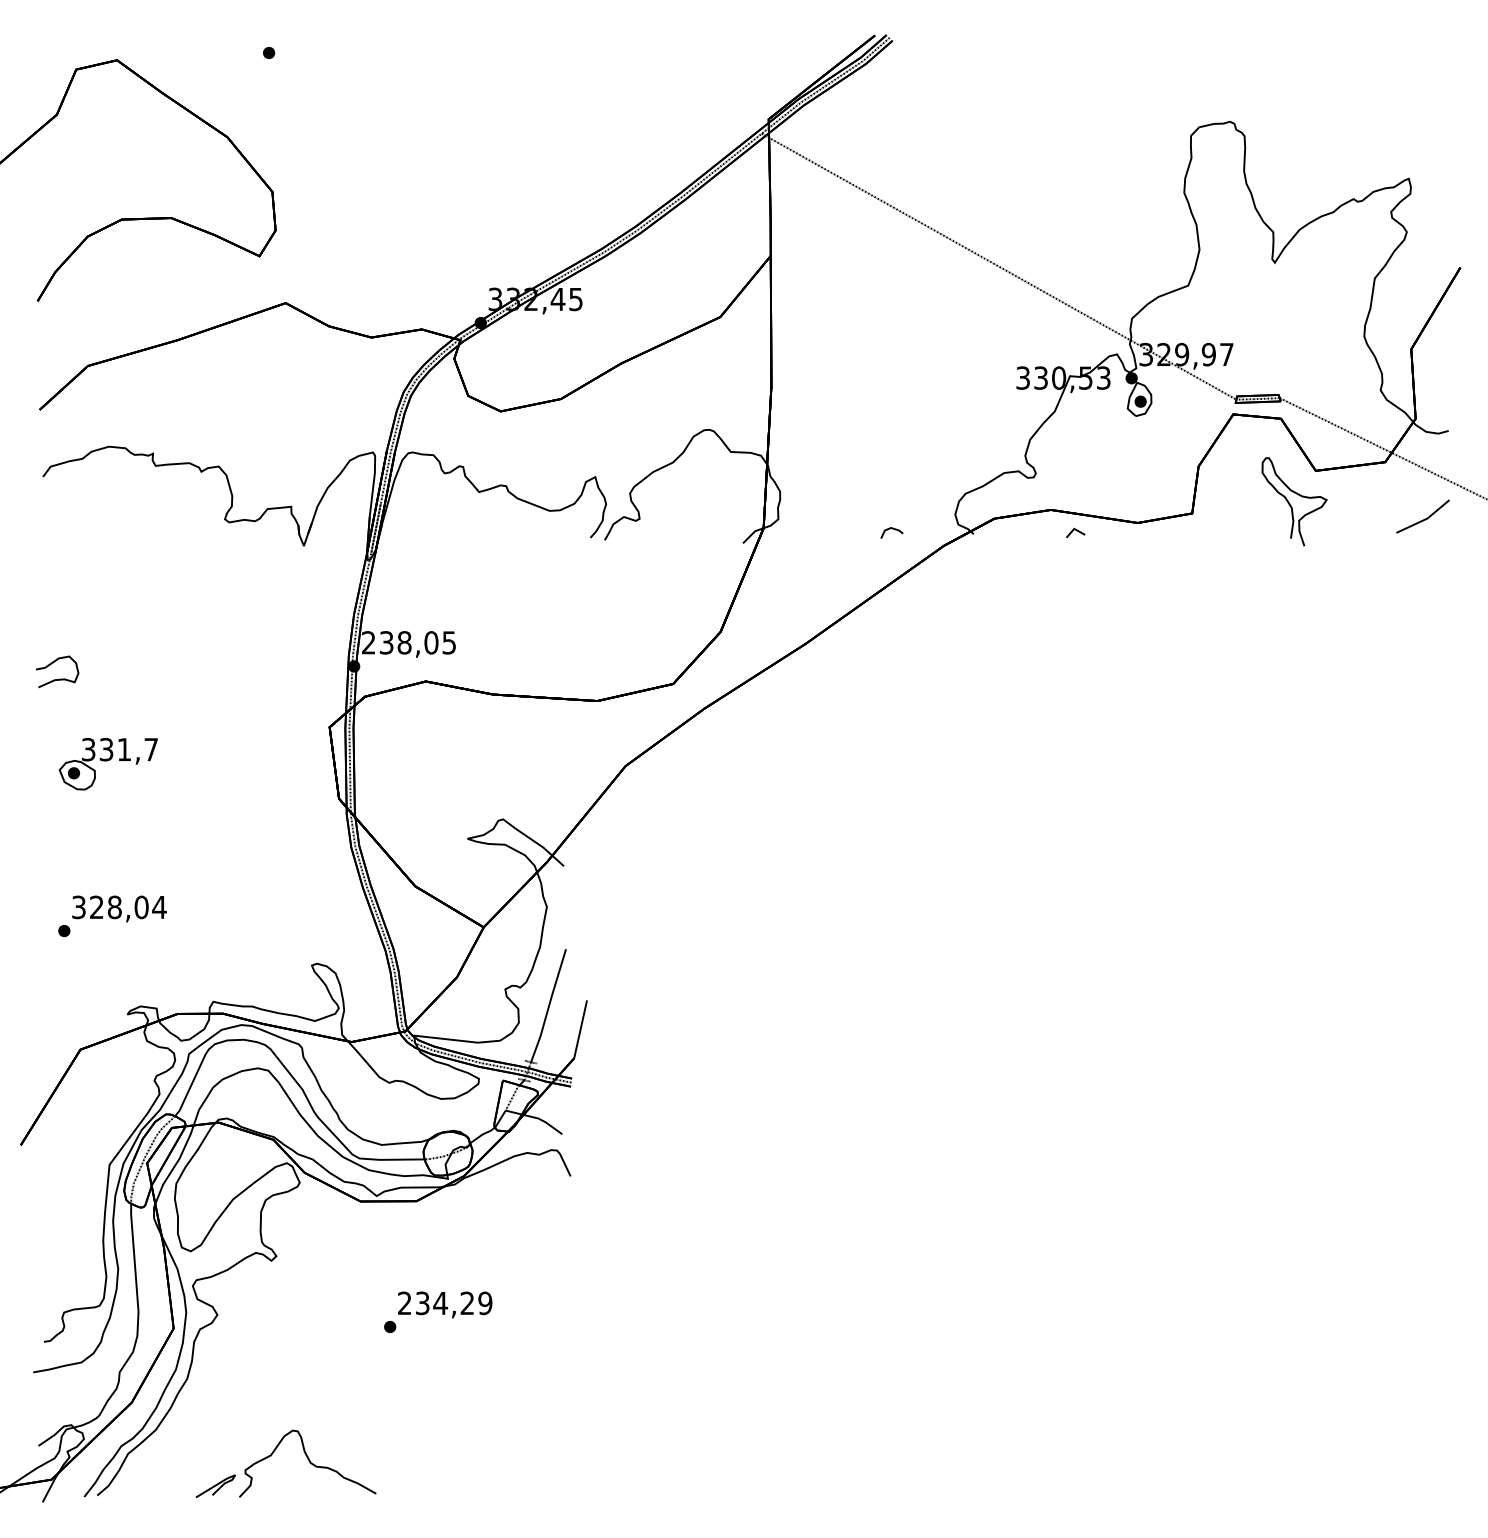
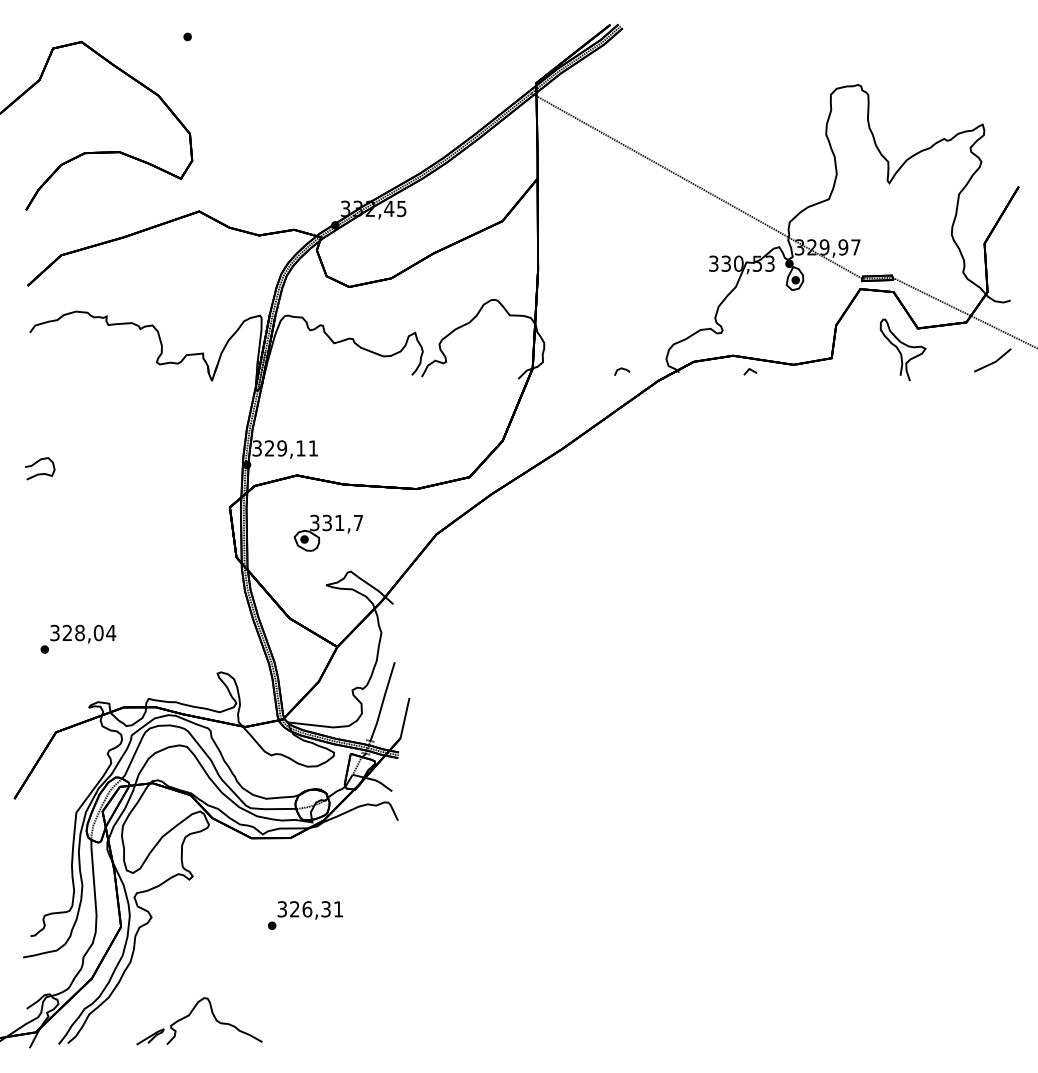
text: (407, 642) -> (284, 448), 238,05 -> 329,11
part: (106, 763) -> (327, 532), moved
text: (445, 1303) -> (310, 909), 234,29 -> 326,31

